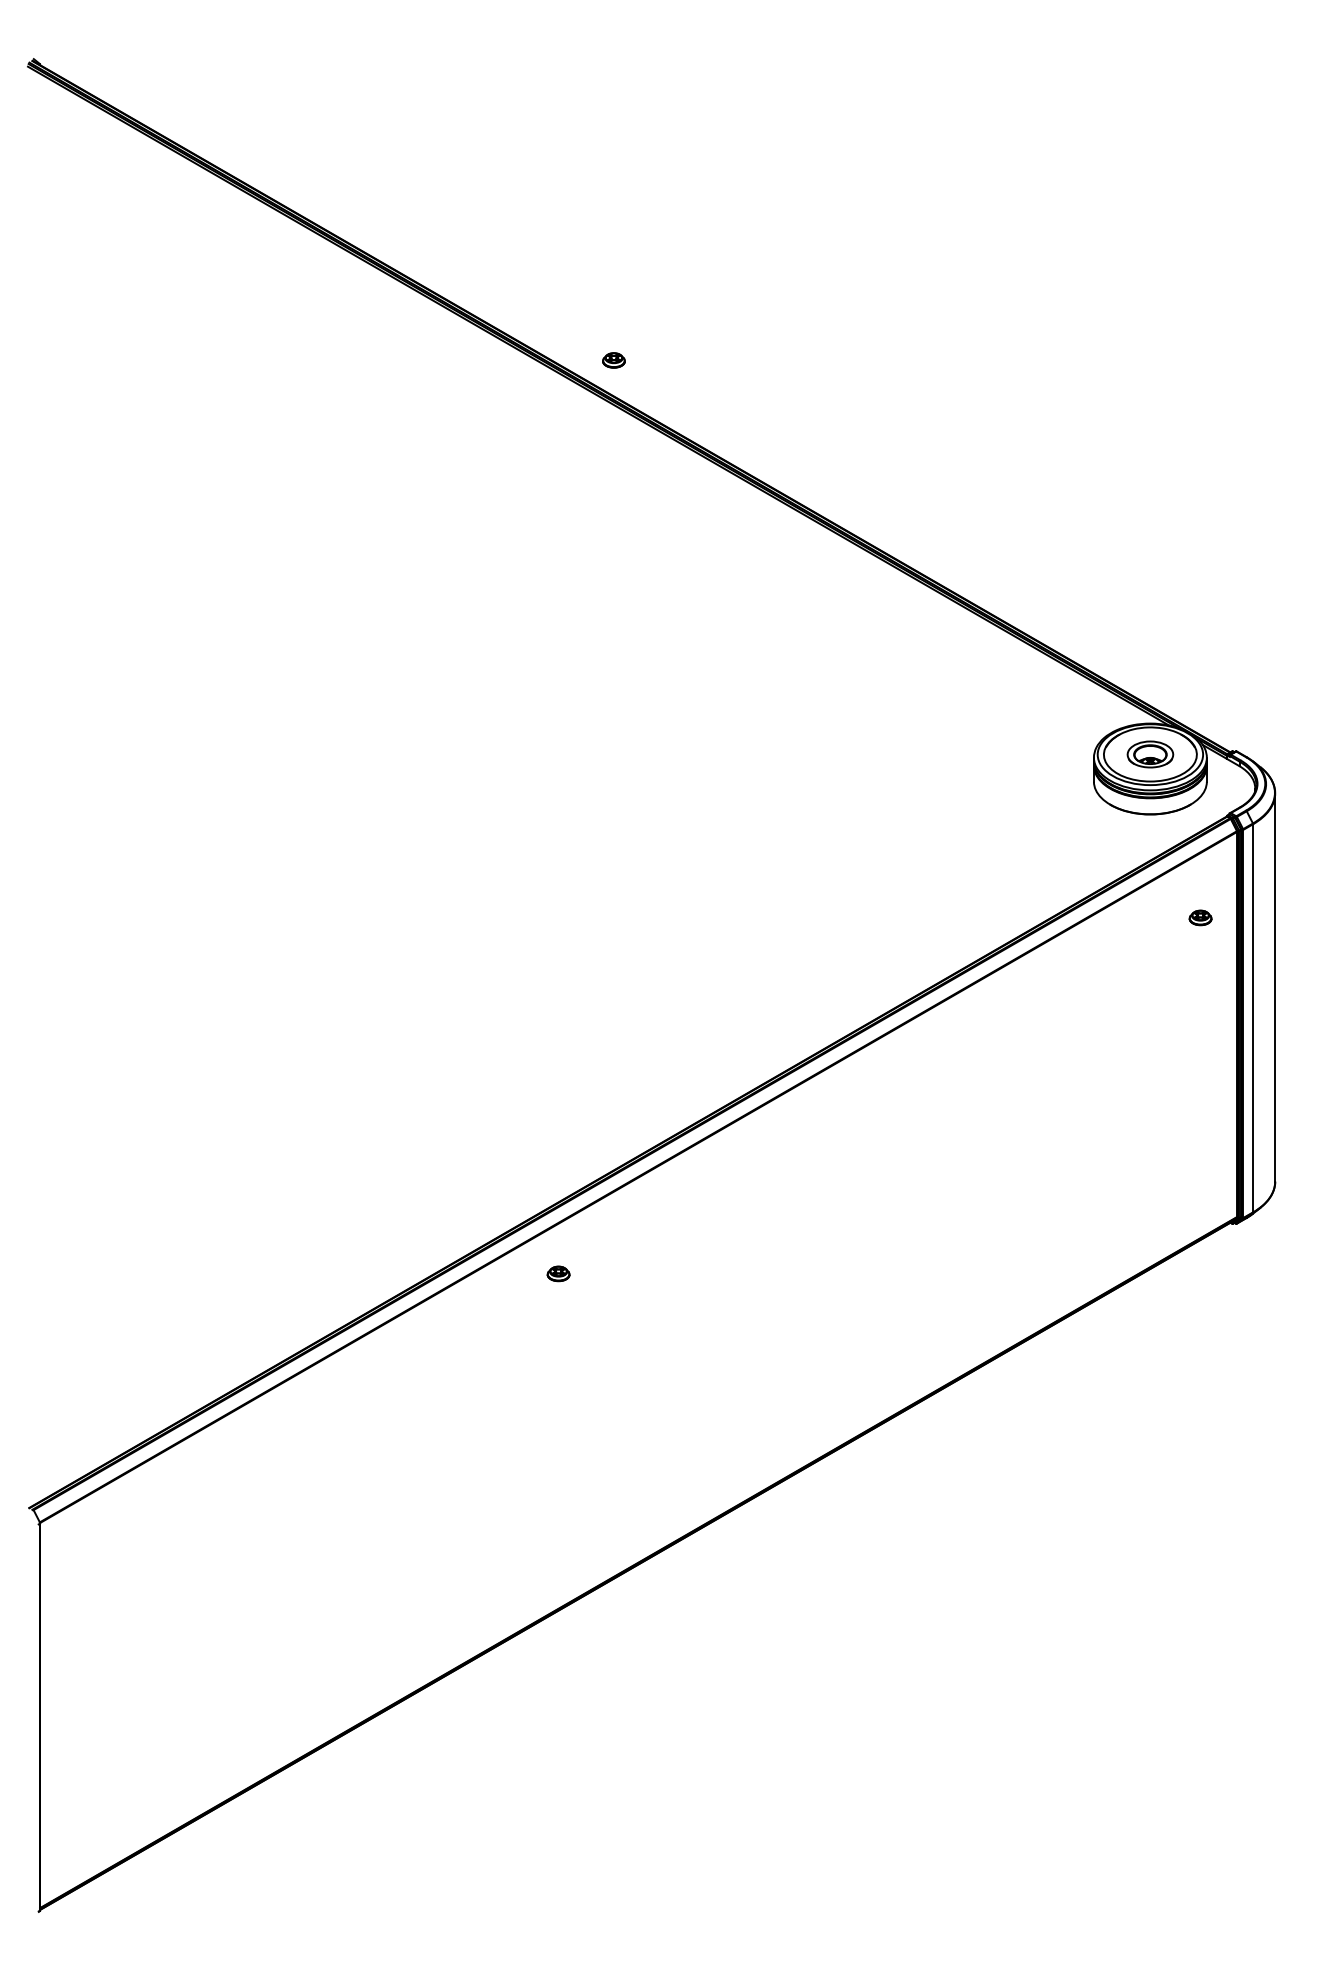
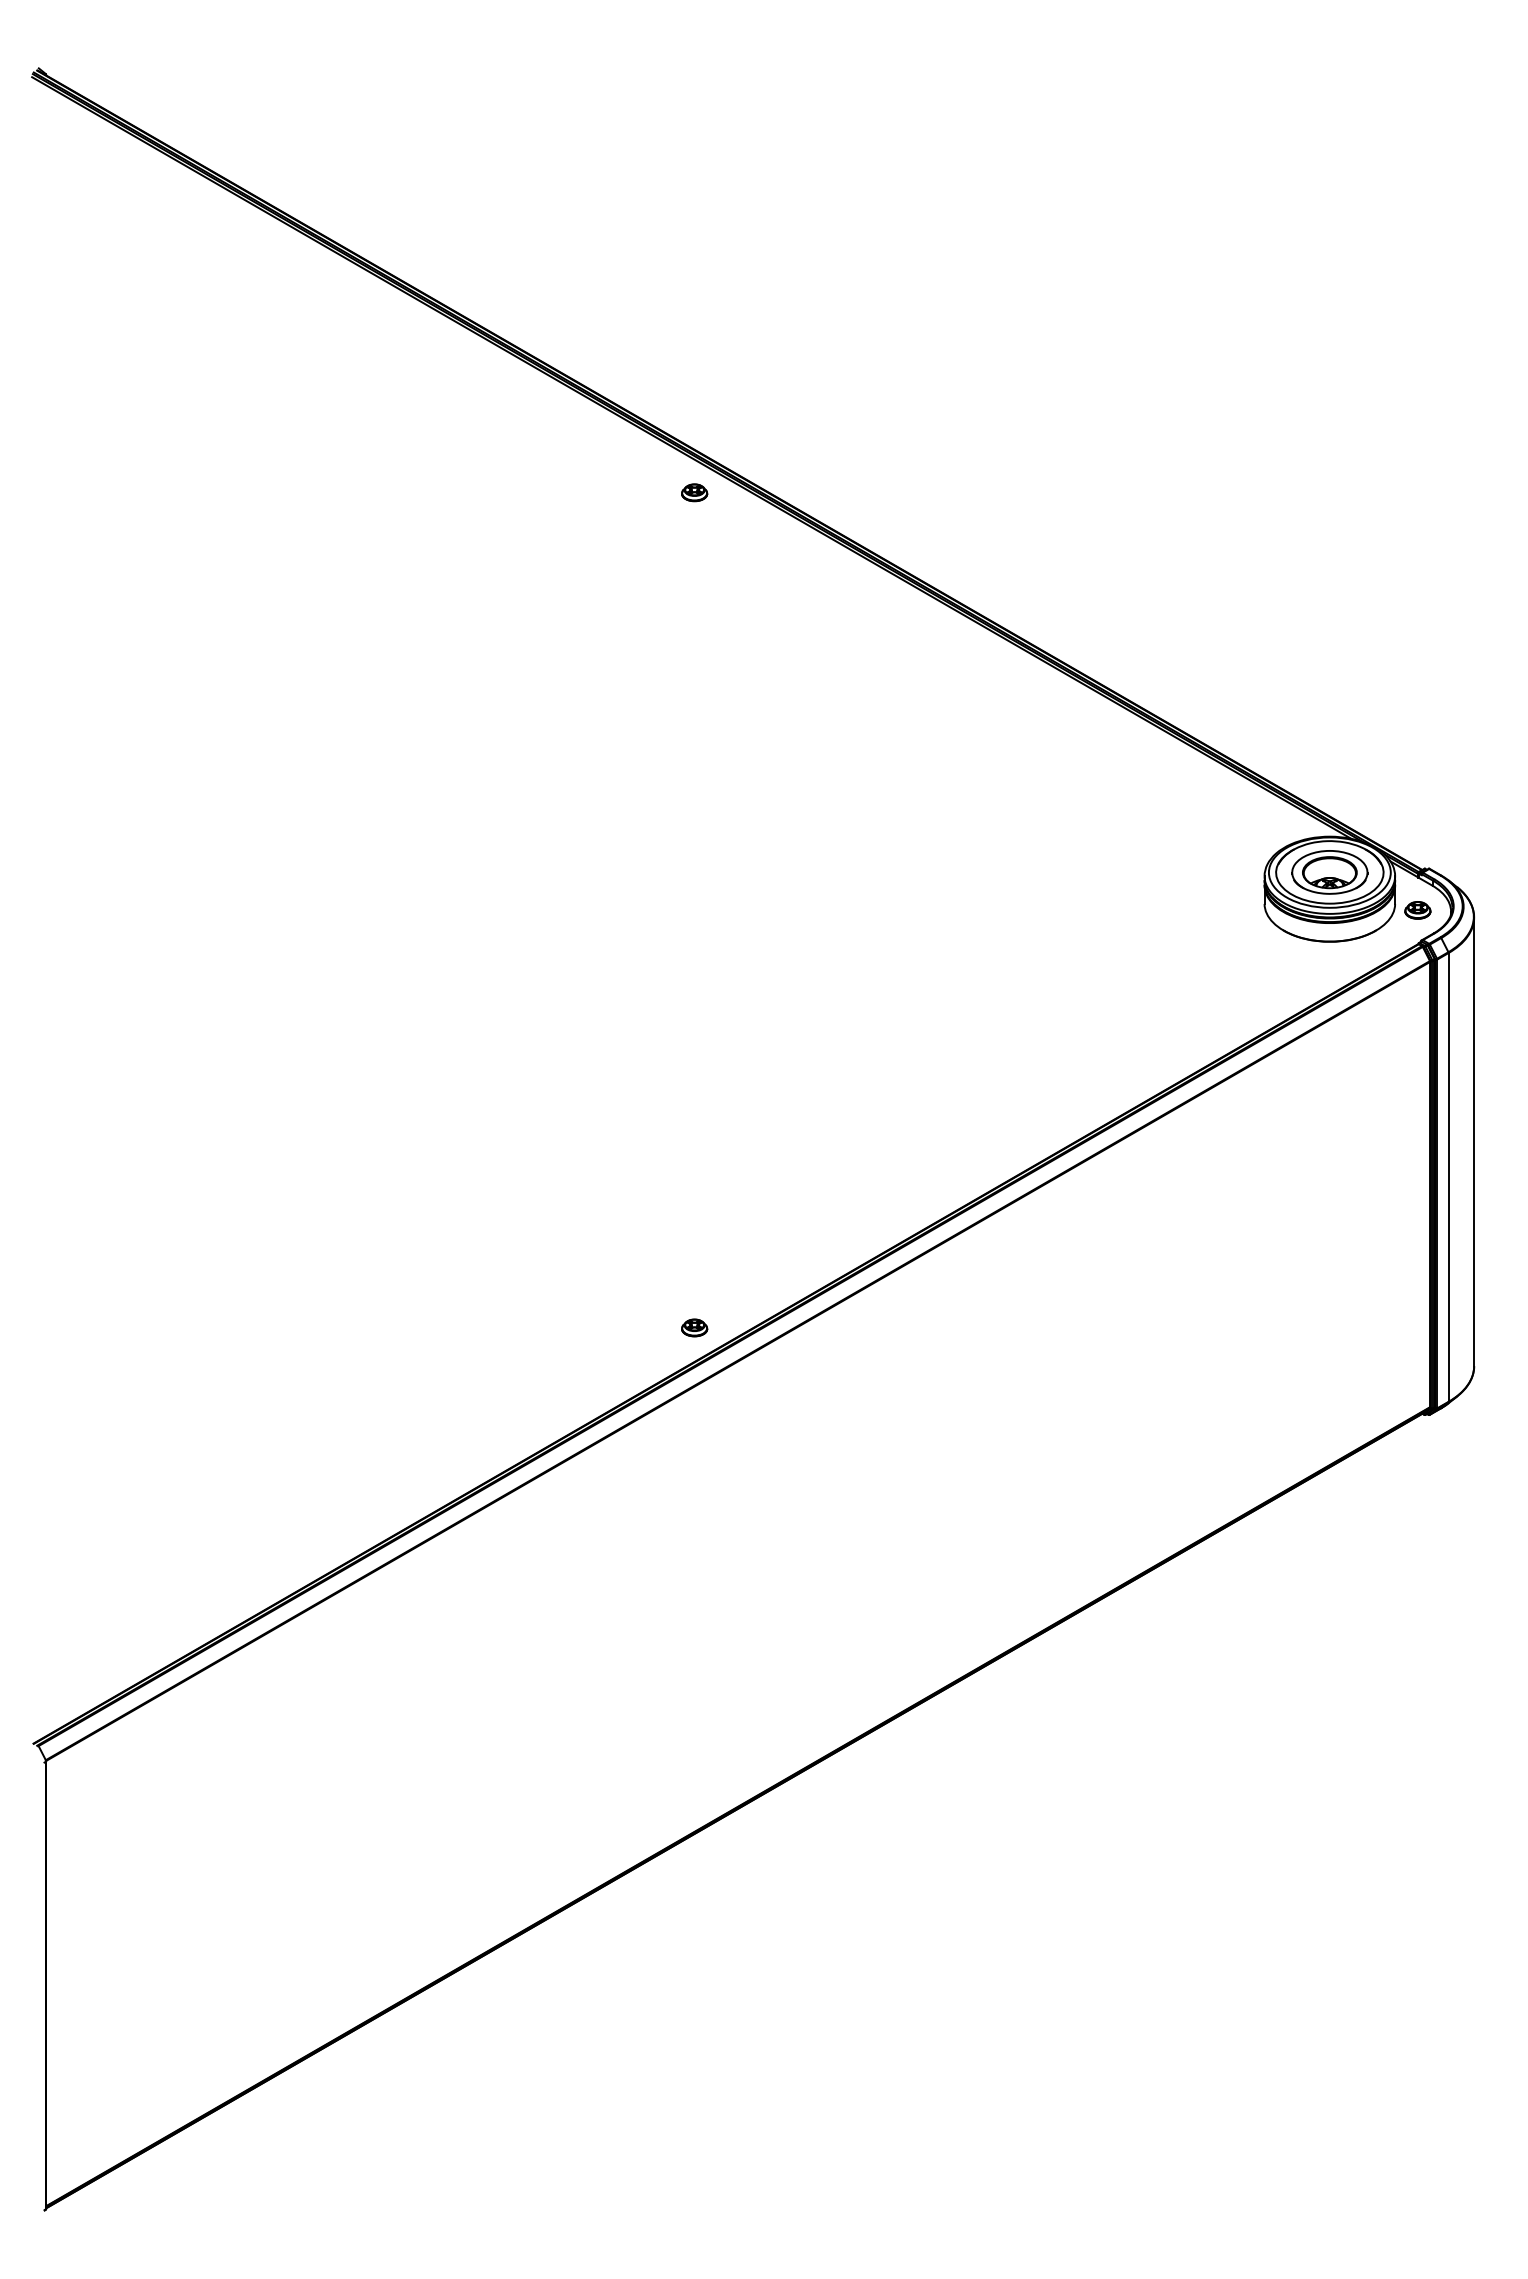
part: (613, 360) -> (694, 492), moved
part: (1150, 754) -> (1329, 872), size x1.43
part: (1200, 918) -> (1417, 910), moved
part: (558, 1273) -> (694, 1327), moved

